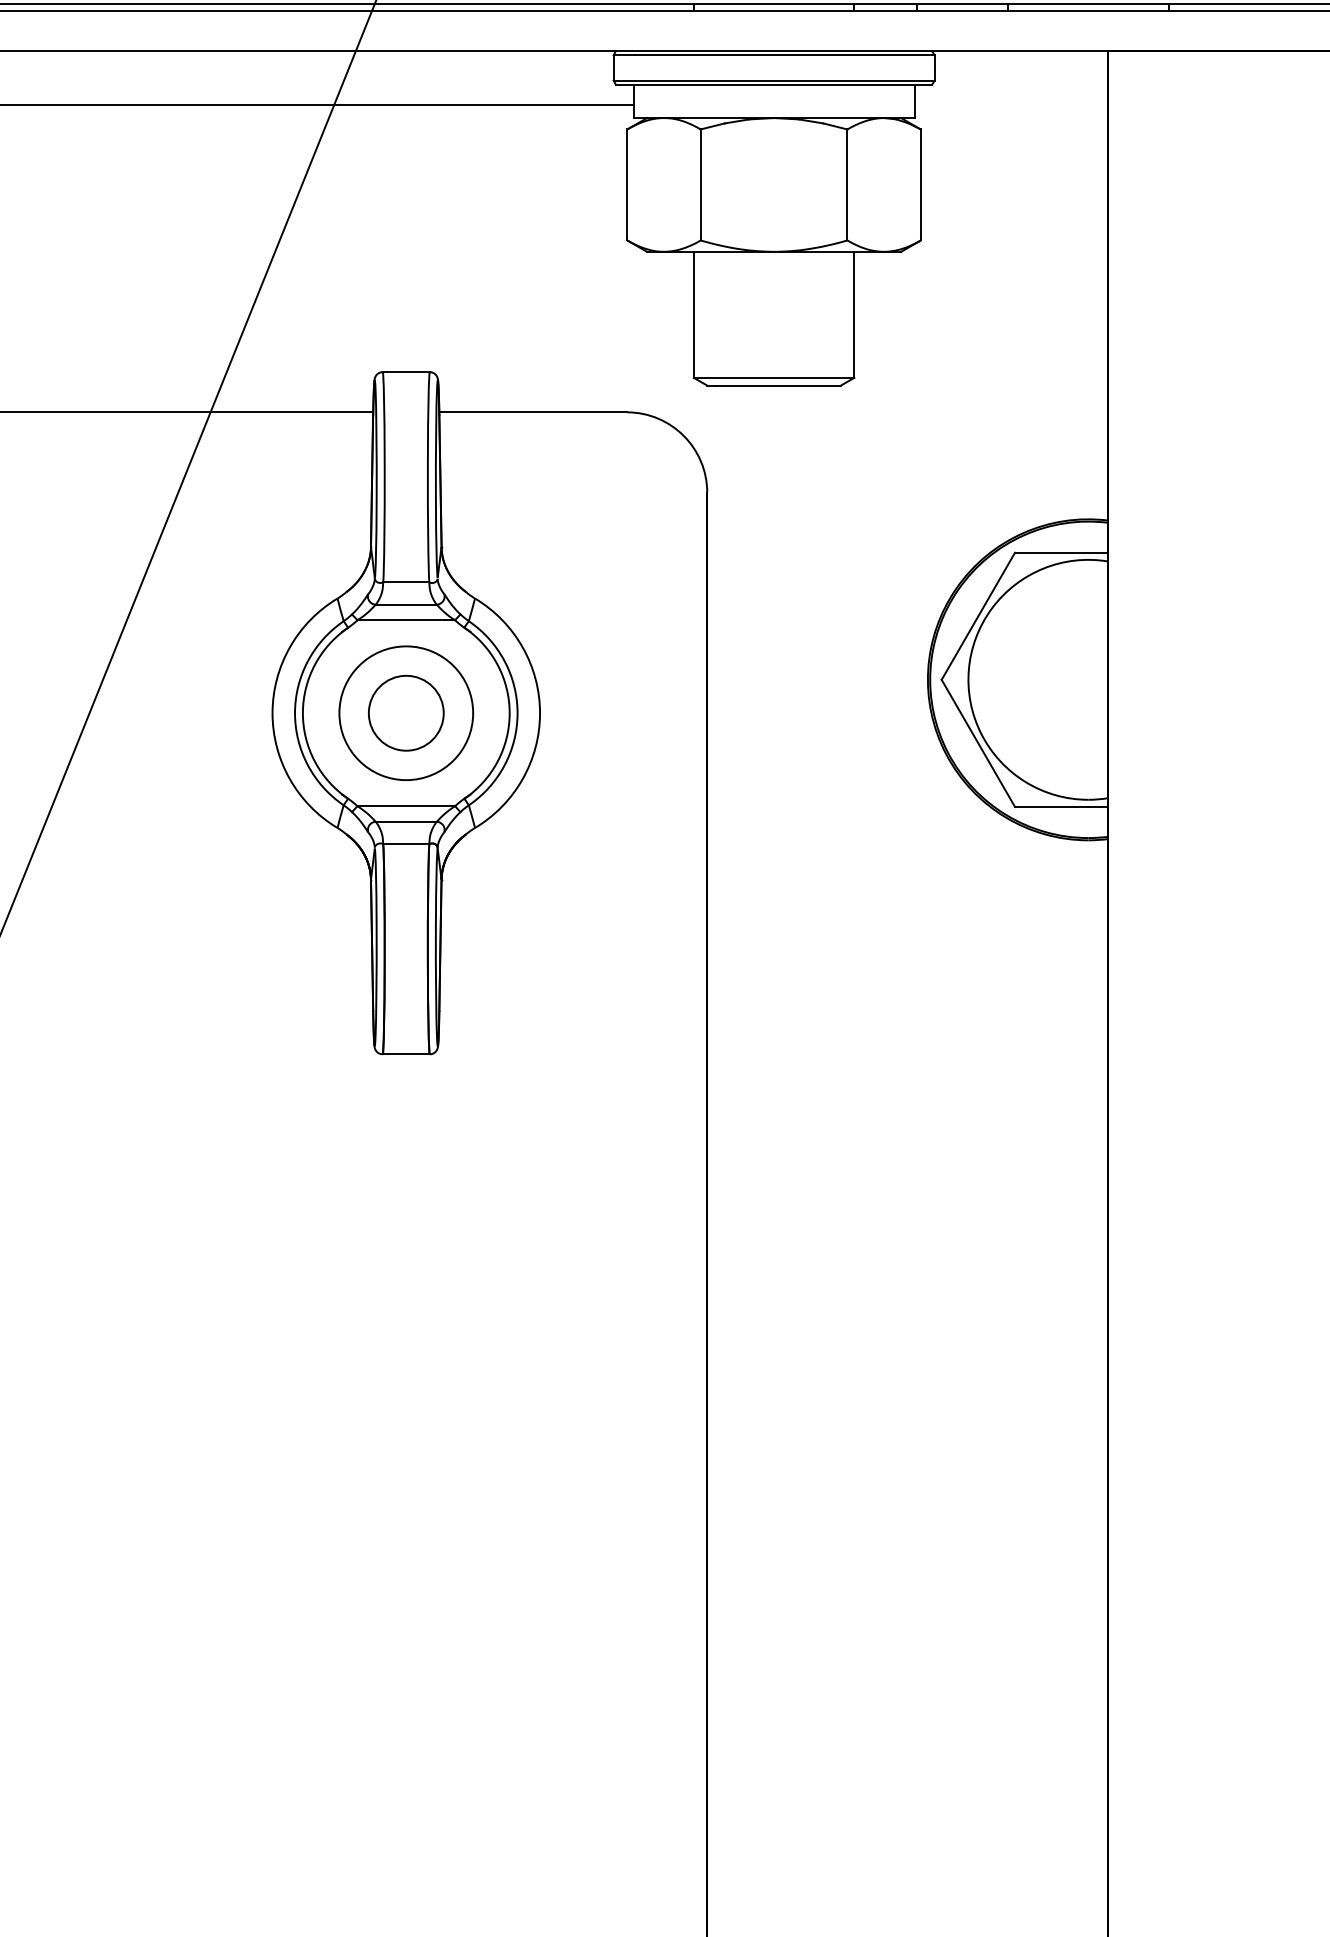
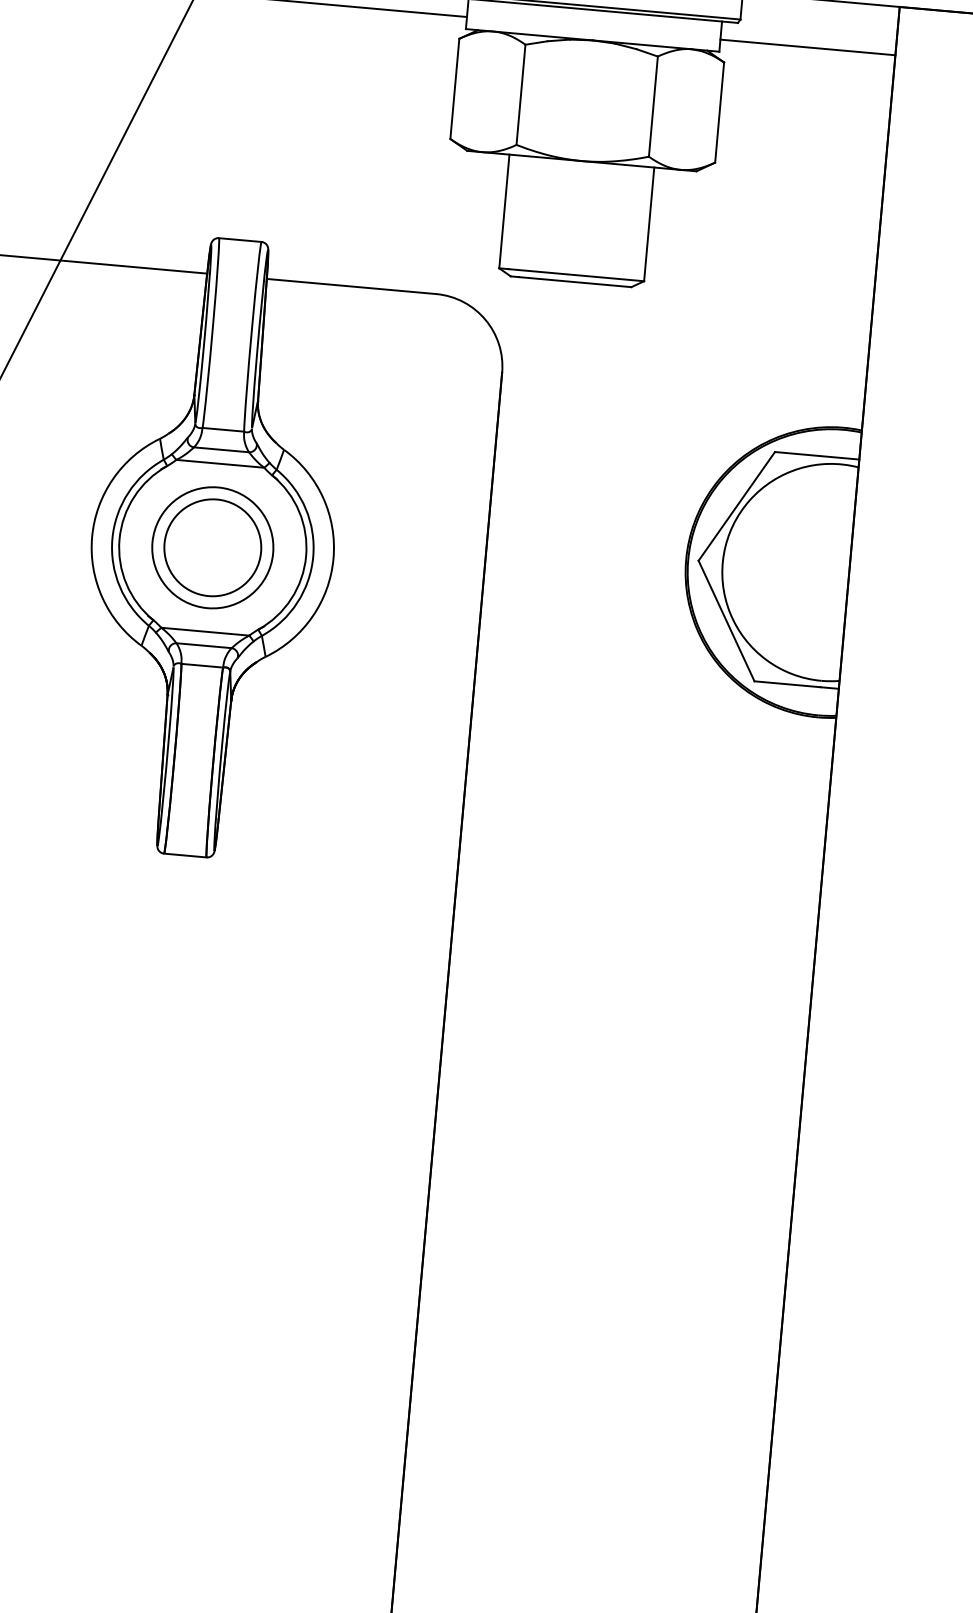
line: (1011, 104) -> (807, 47), added
circle: (405, 712) -> (212, 547), size x1.43

